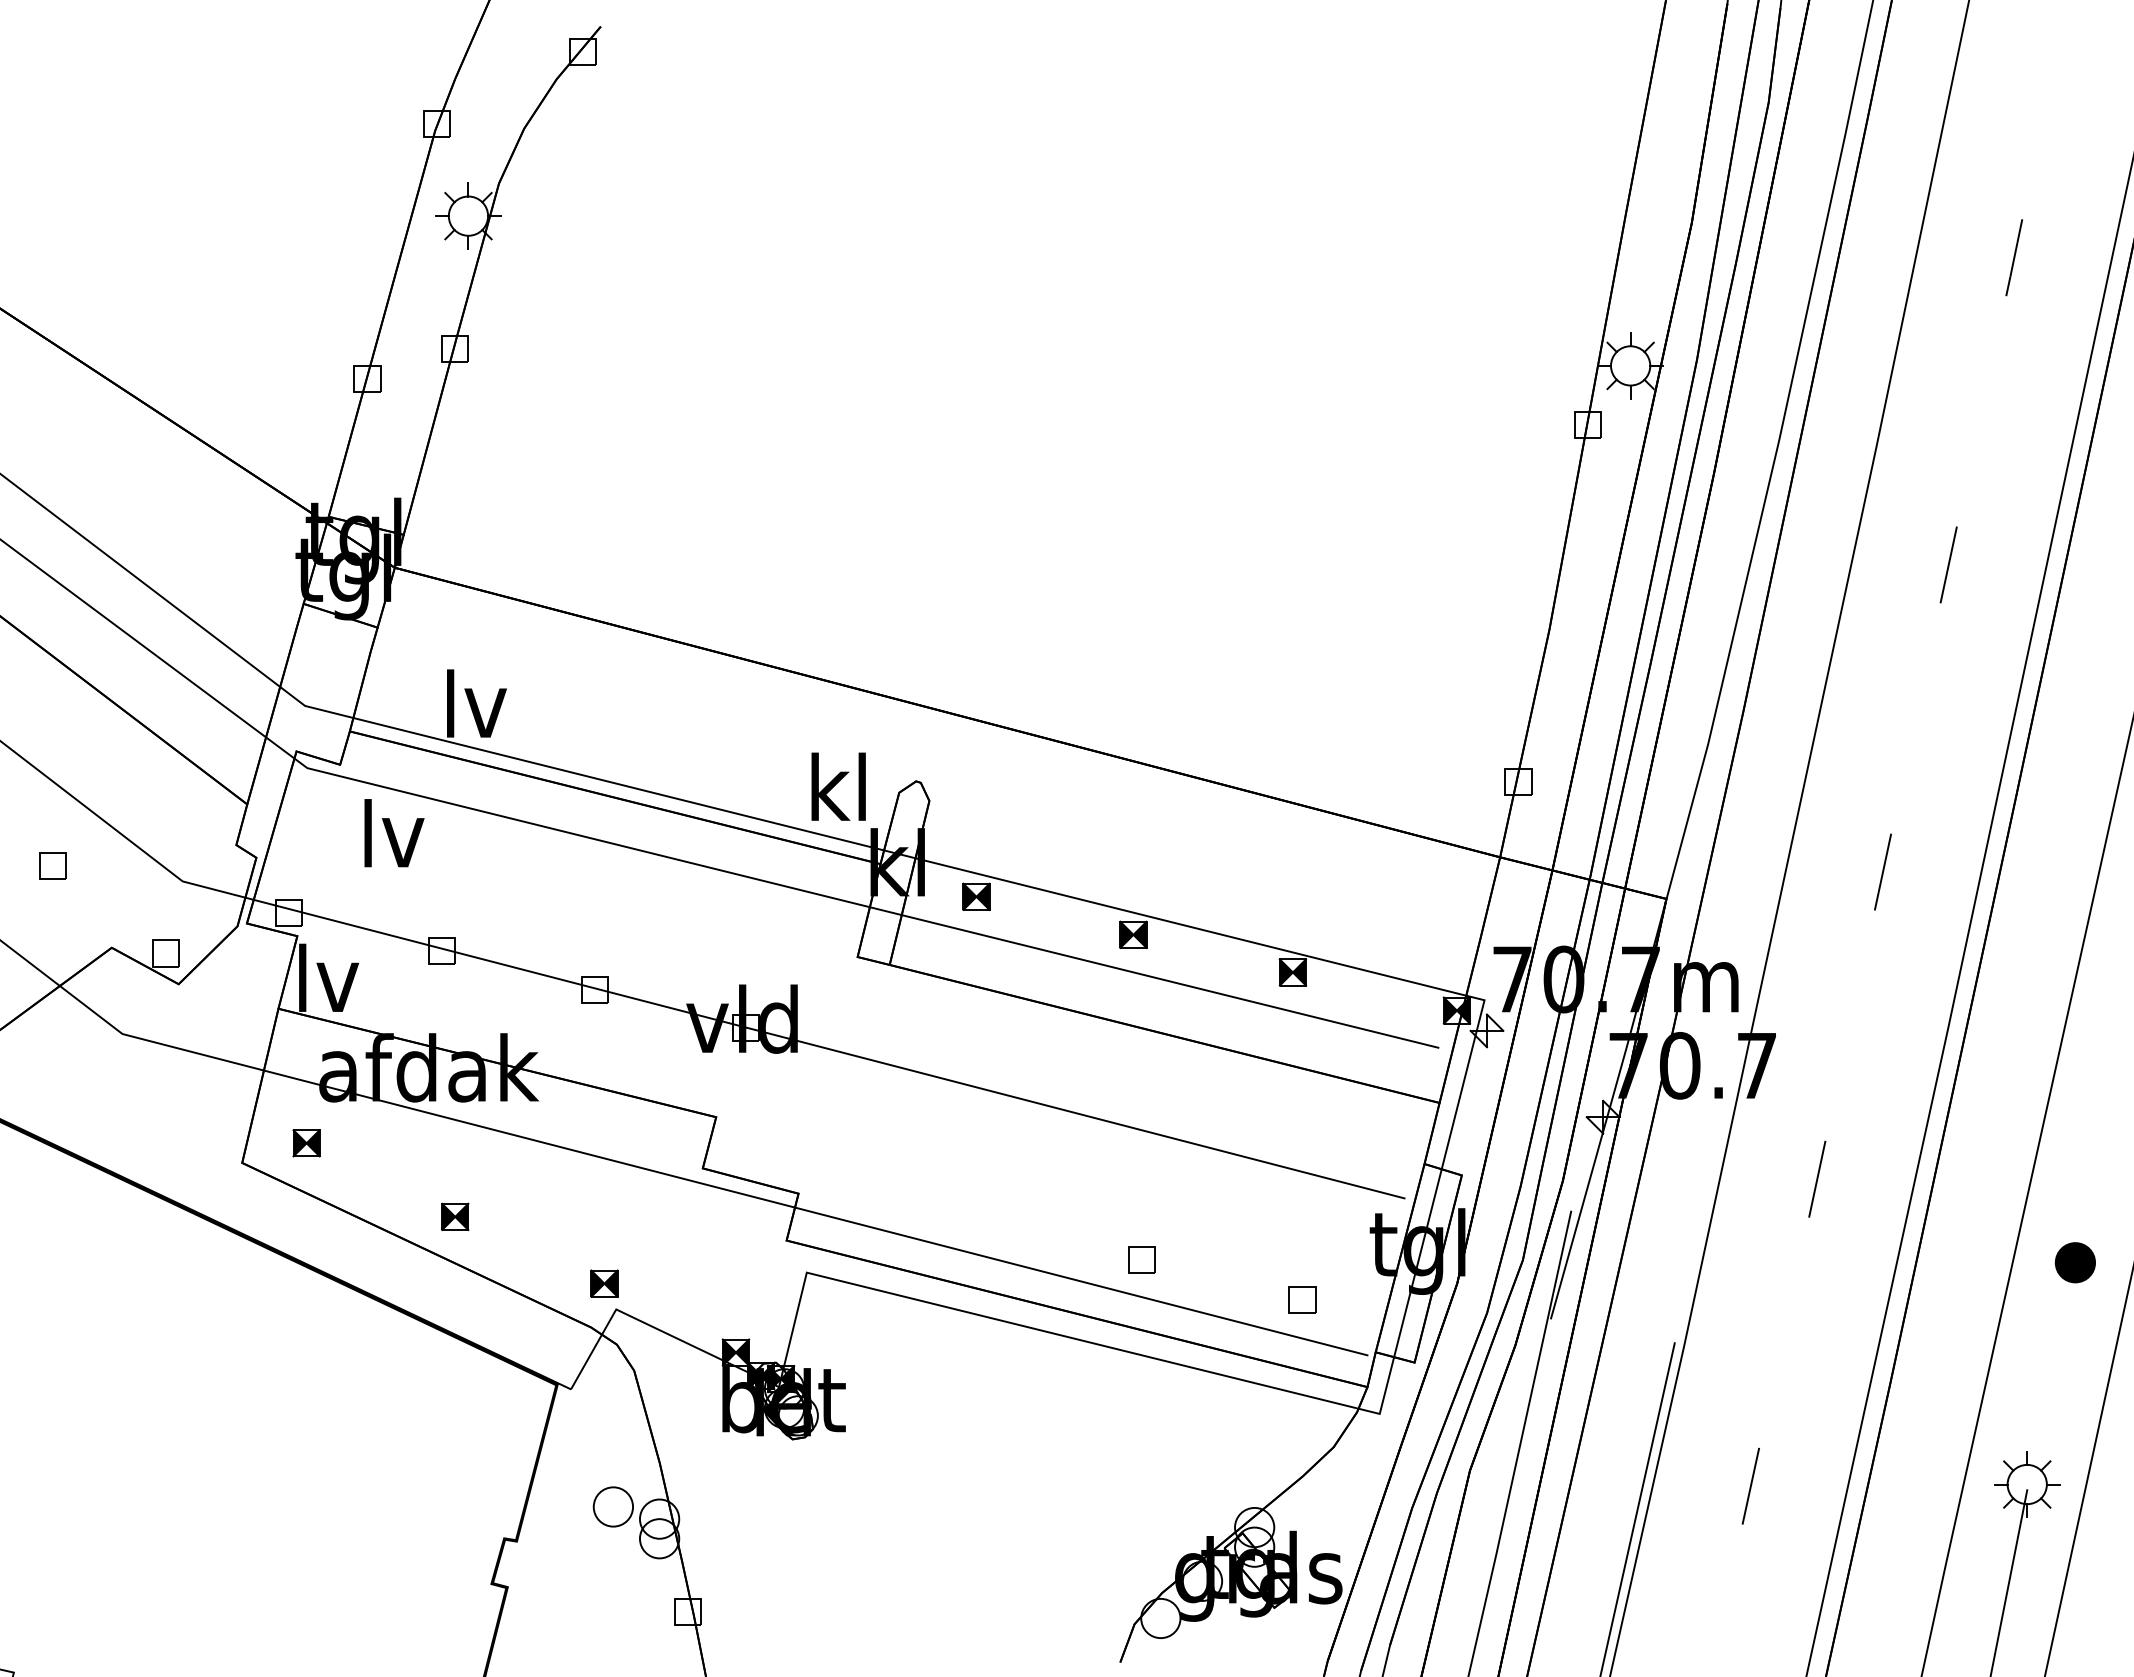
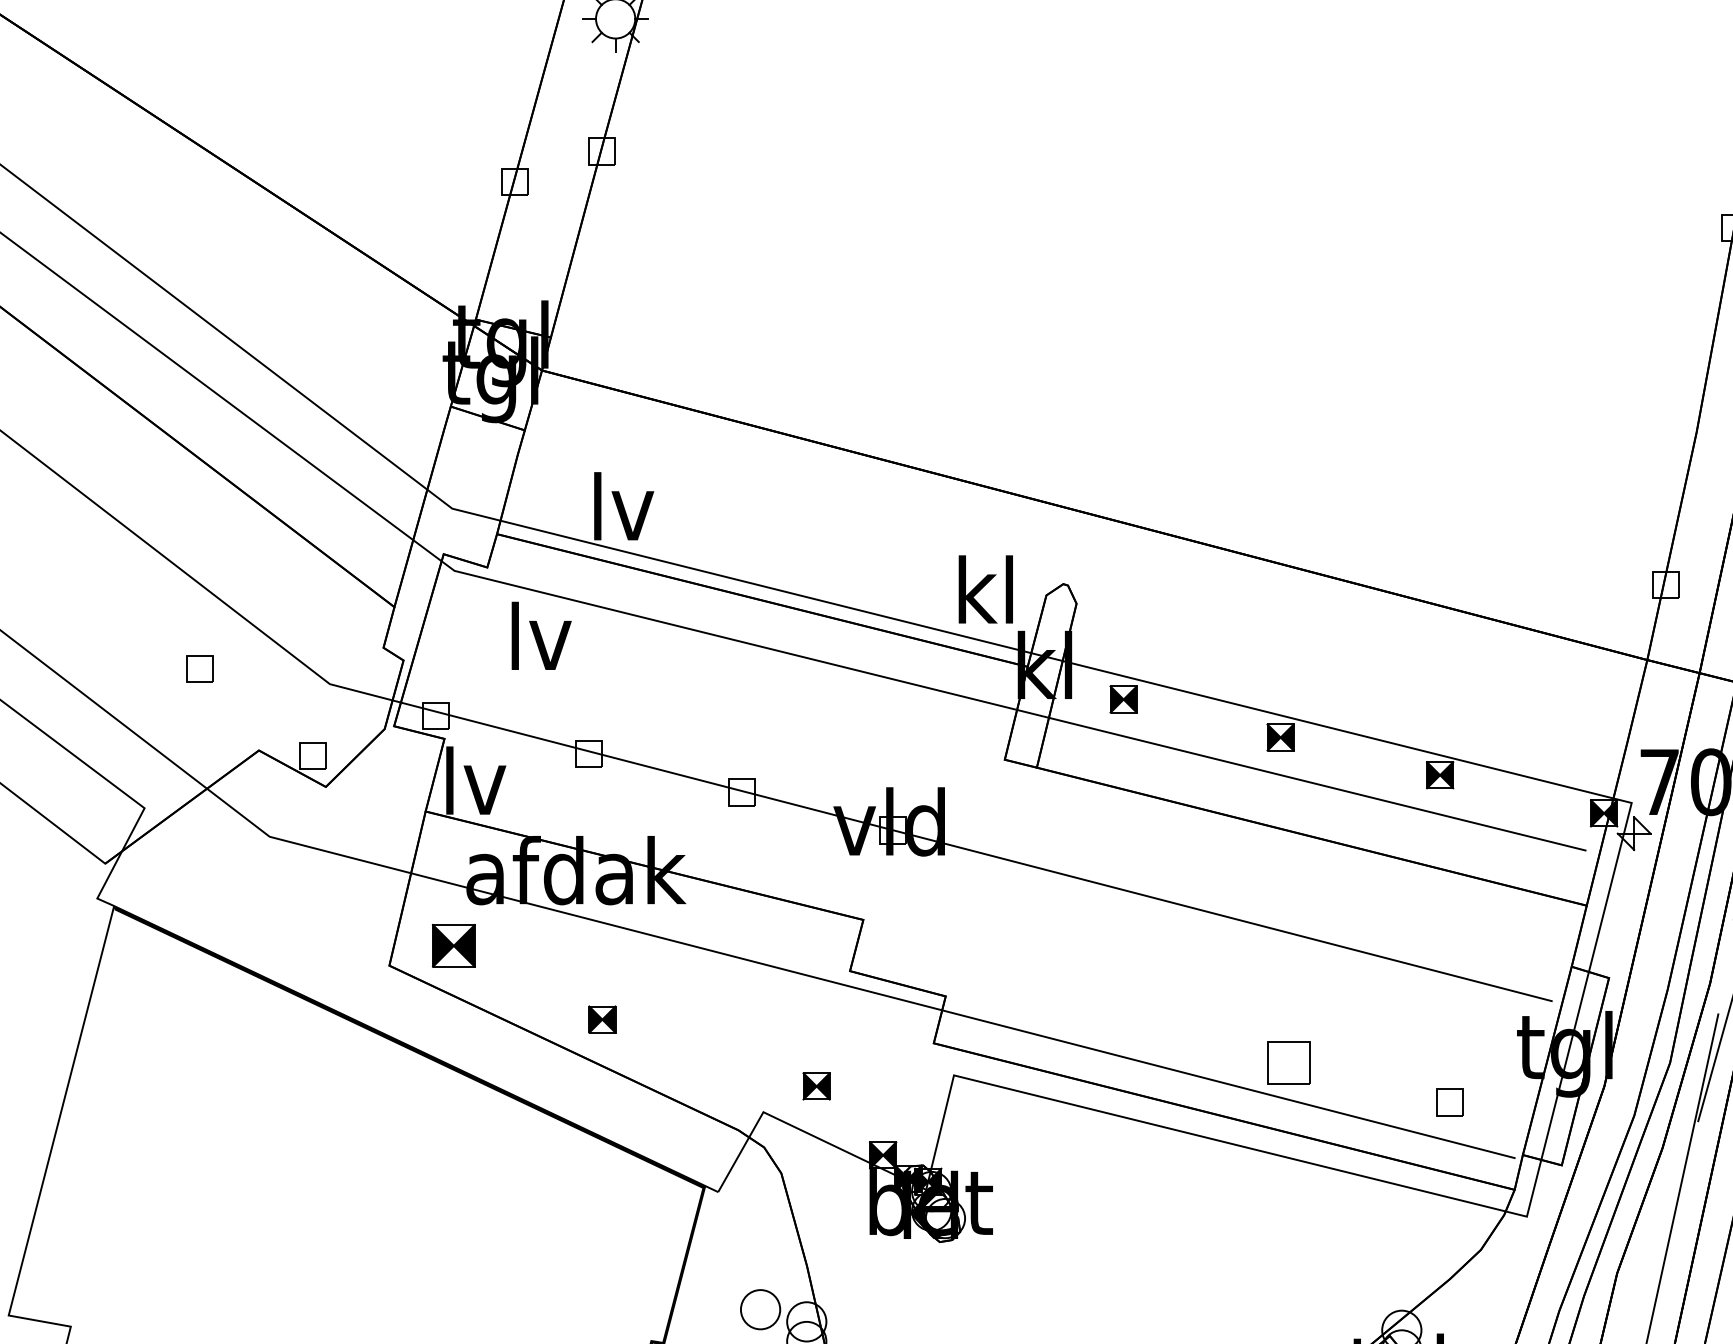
part: (306, 1143) -> (453, 946), size x1.6
part: (1141, 1259) -> (1288, 1062), size x1.6
part: (604, 1283) -> (816, 1086), moved

